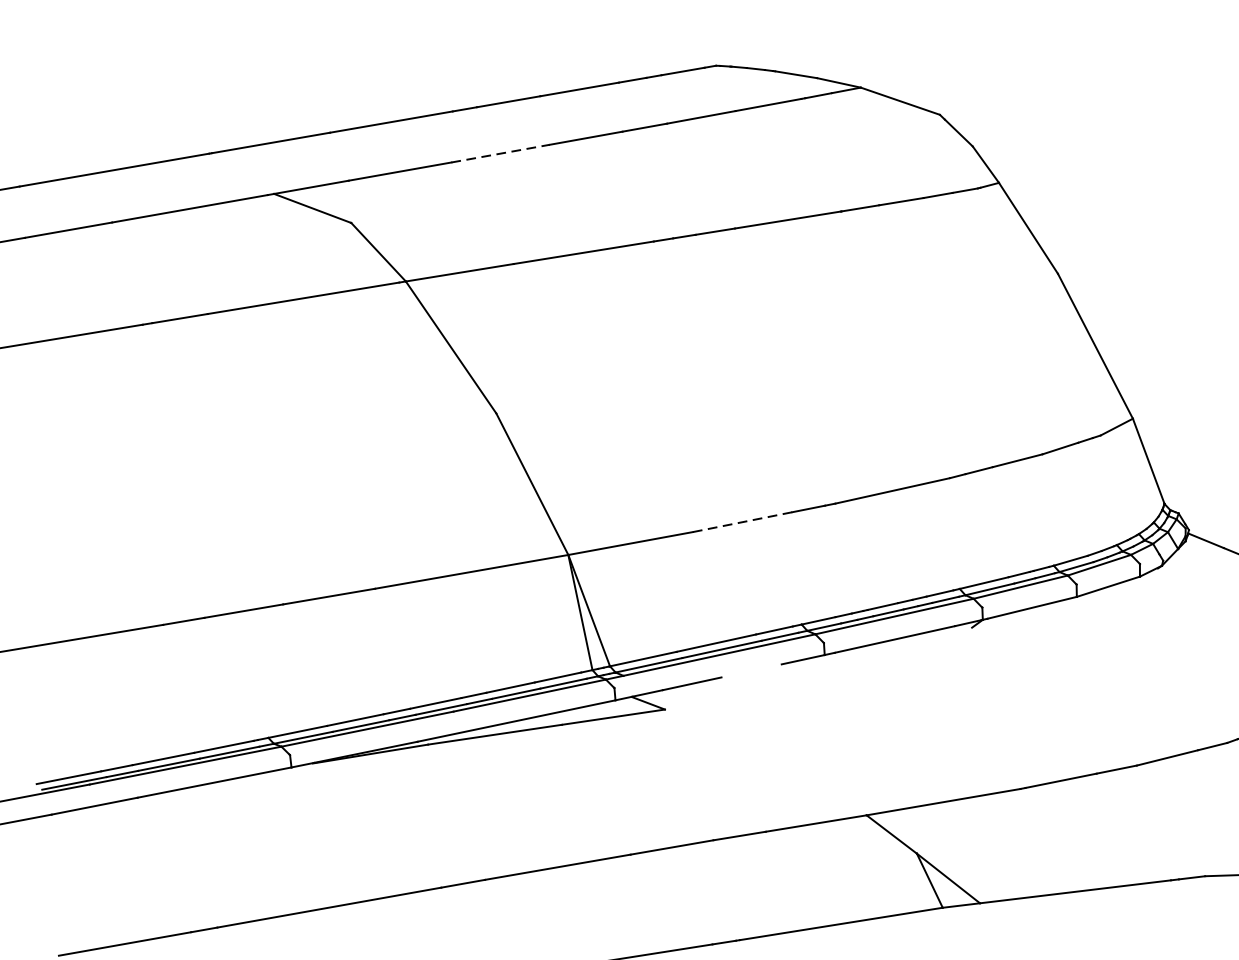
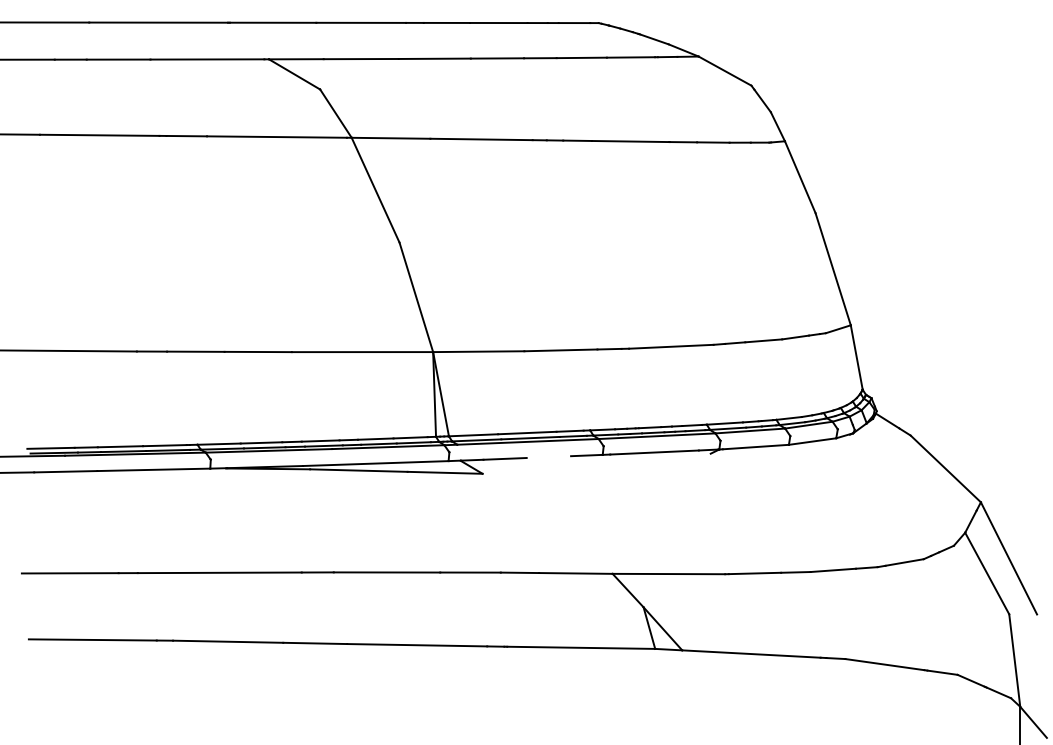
line: (501, 153) -> (435, 58), dashed -> solid
line: (742, 522) -> (560, 350), dashed -> solid

